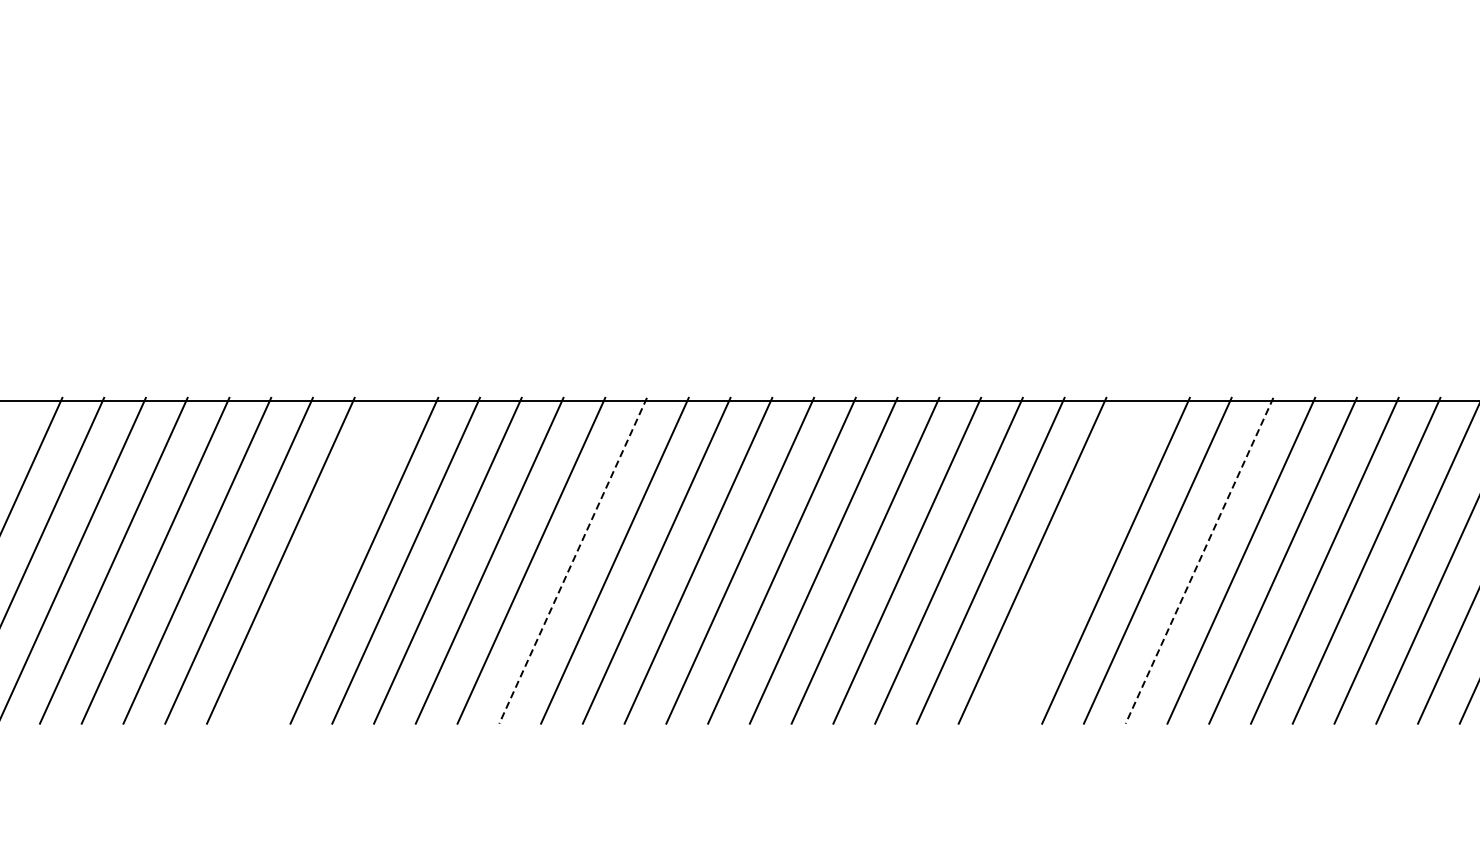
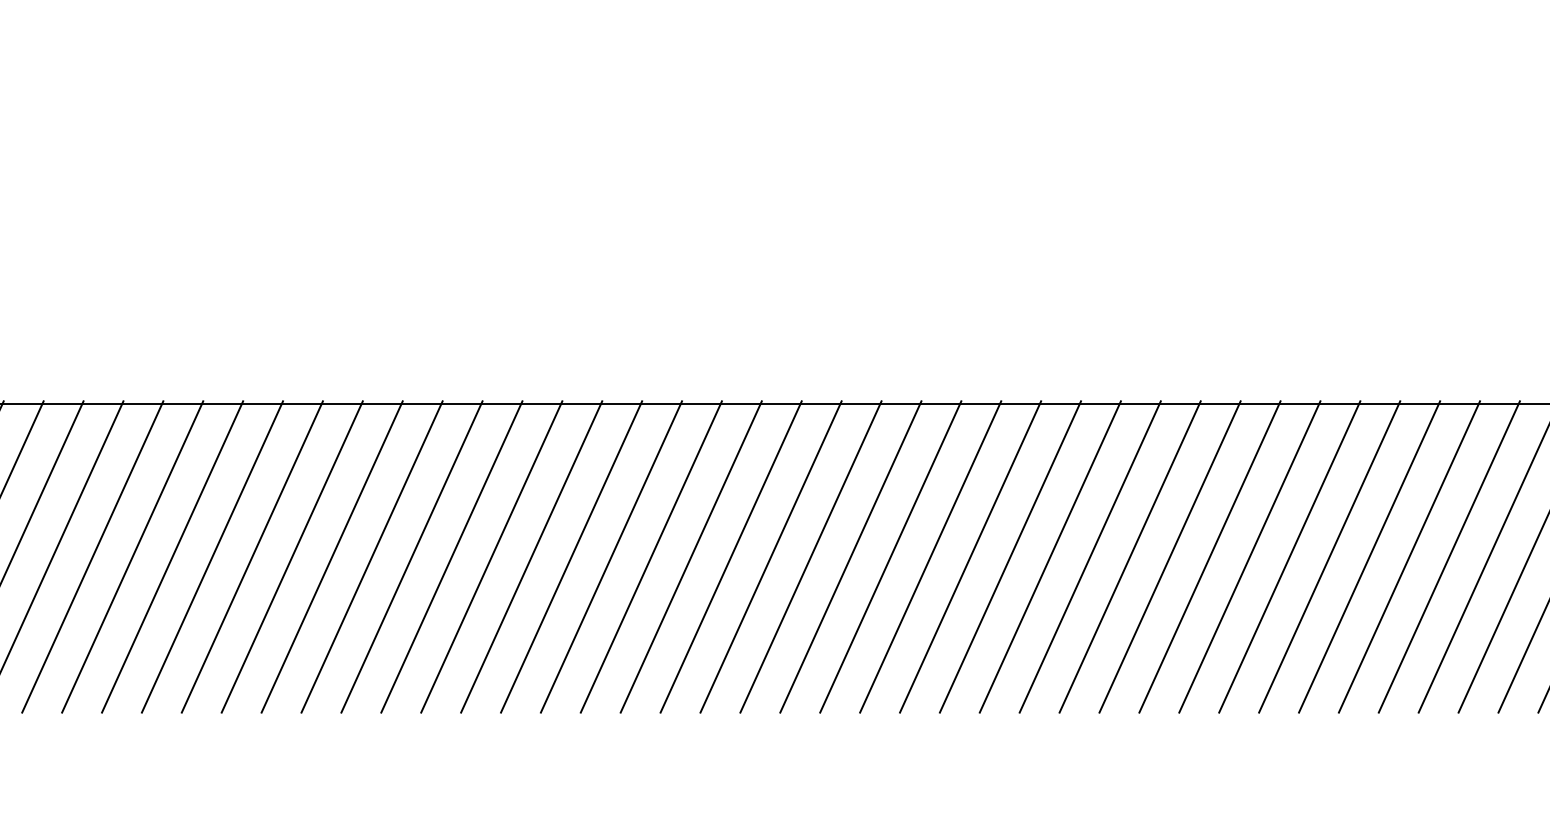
line: (321, 560) -> (251, 556), added
line: (572, 560) -> (491, 556), dashed -> solid
line: (1074, 560) -> (970, 556), added
line: (1199, 560) -> (1090, 556), dashed -> solid

